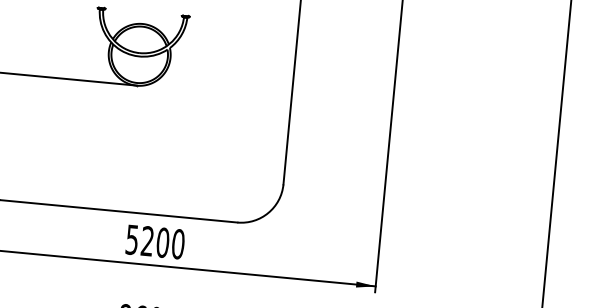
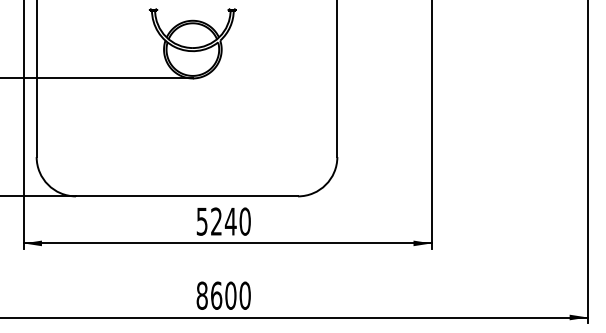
text: (162, 242) -> (230, 221), 5200 -> 5240

